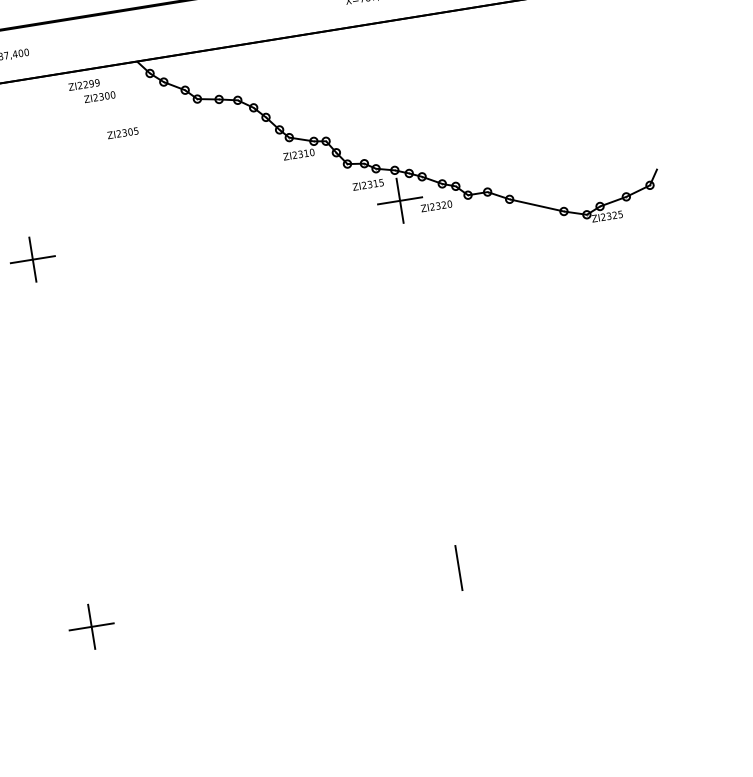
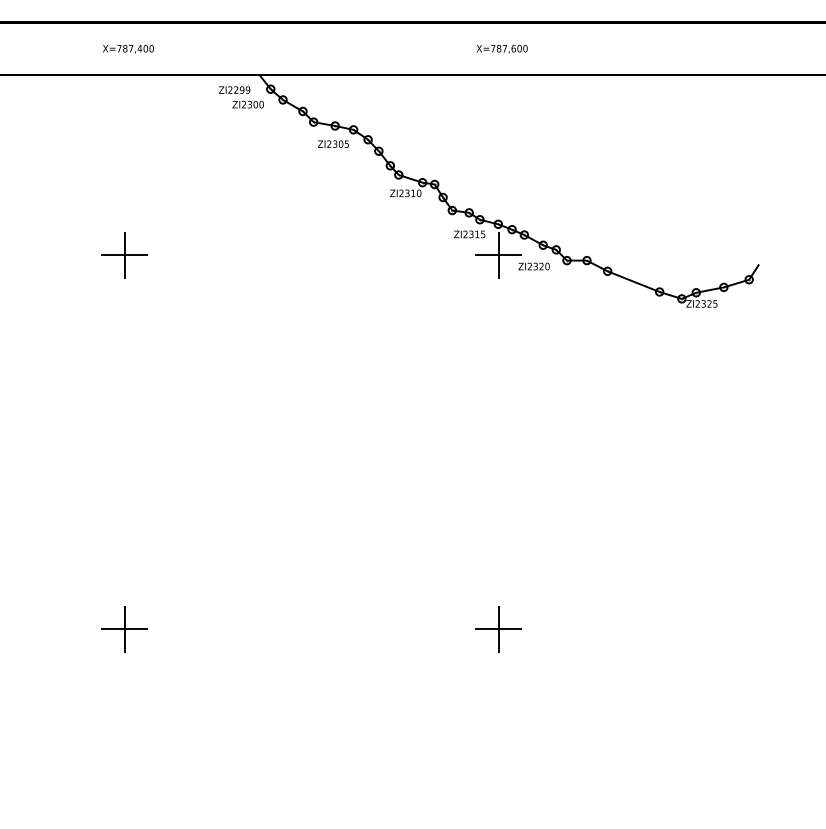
text: (92, 91) -> (241, 97), moved
text: (121, 132) -> (332, 143), moved
line: (458, 568) -> (498, 629), added

